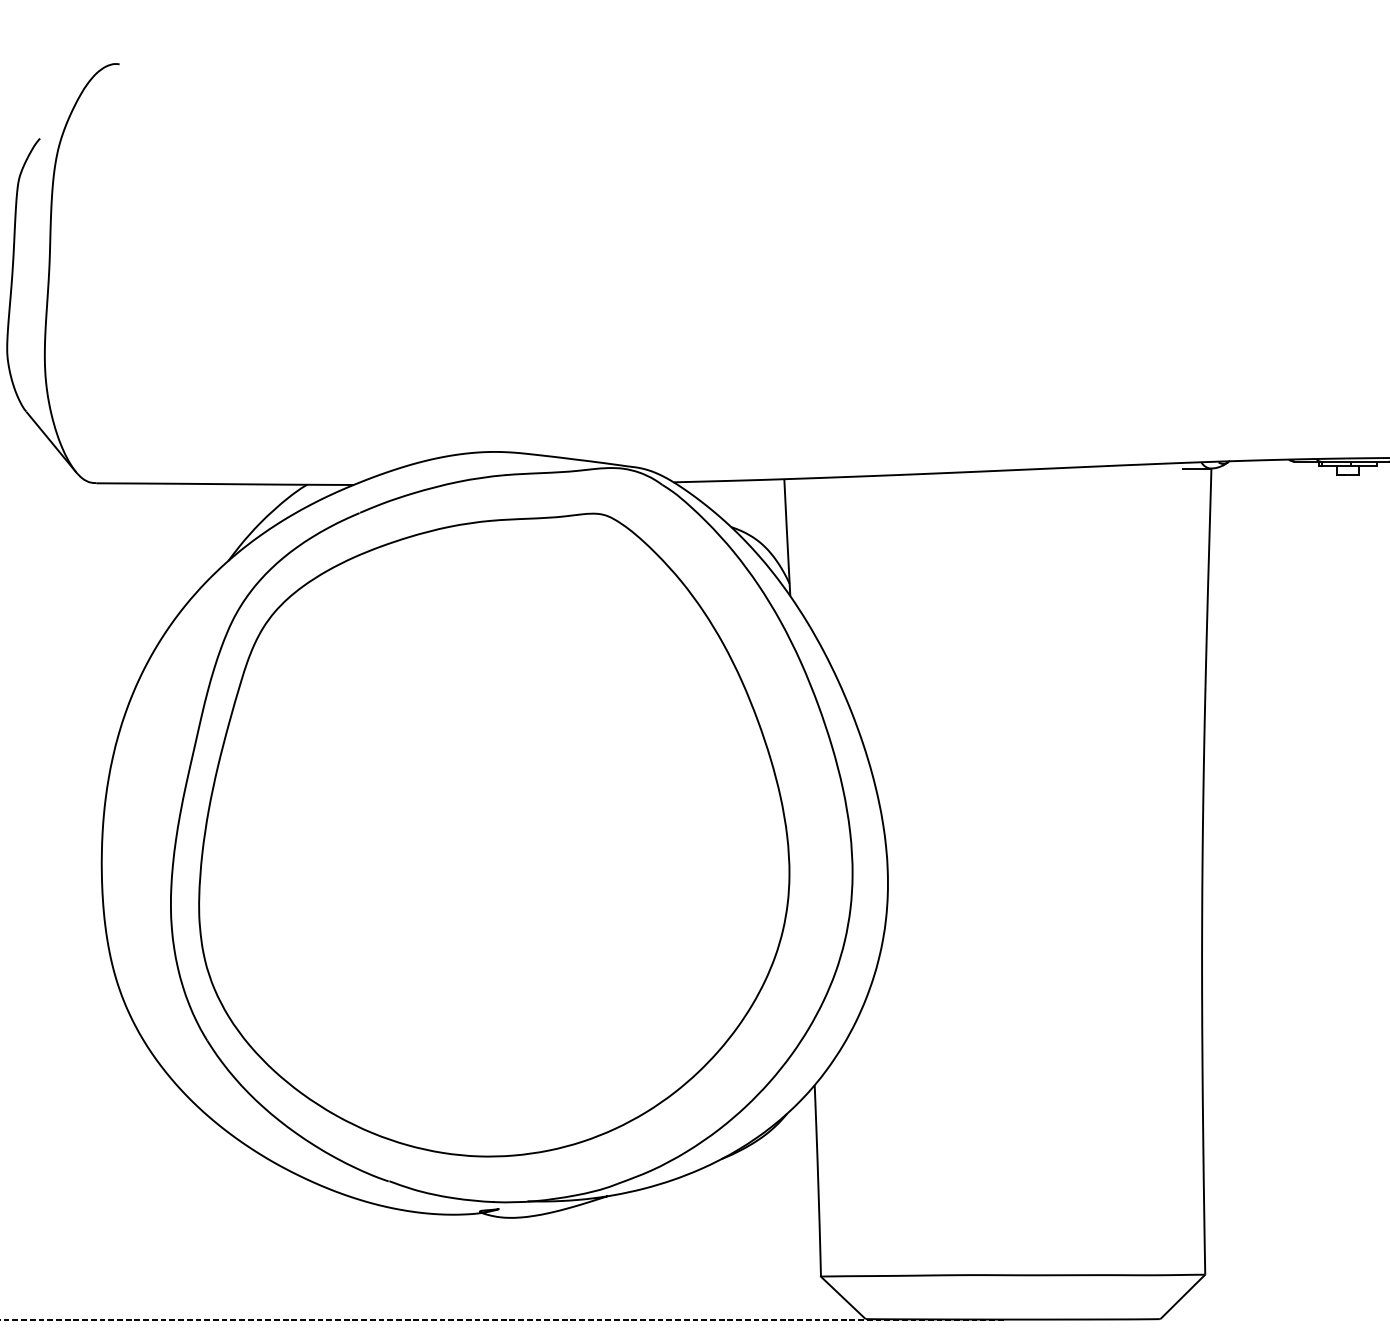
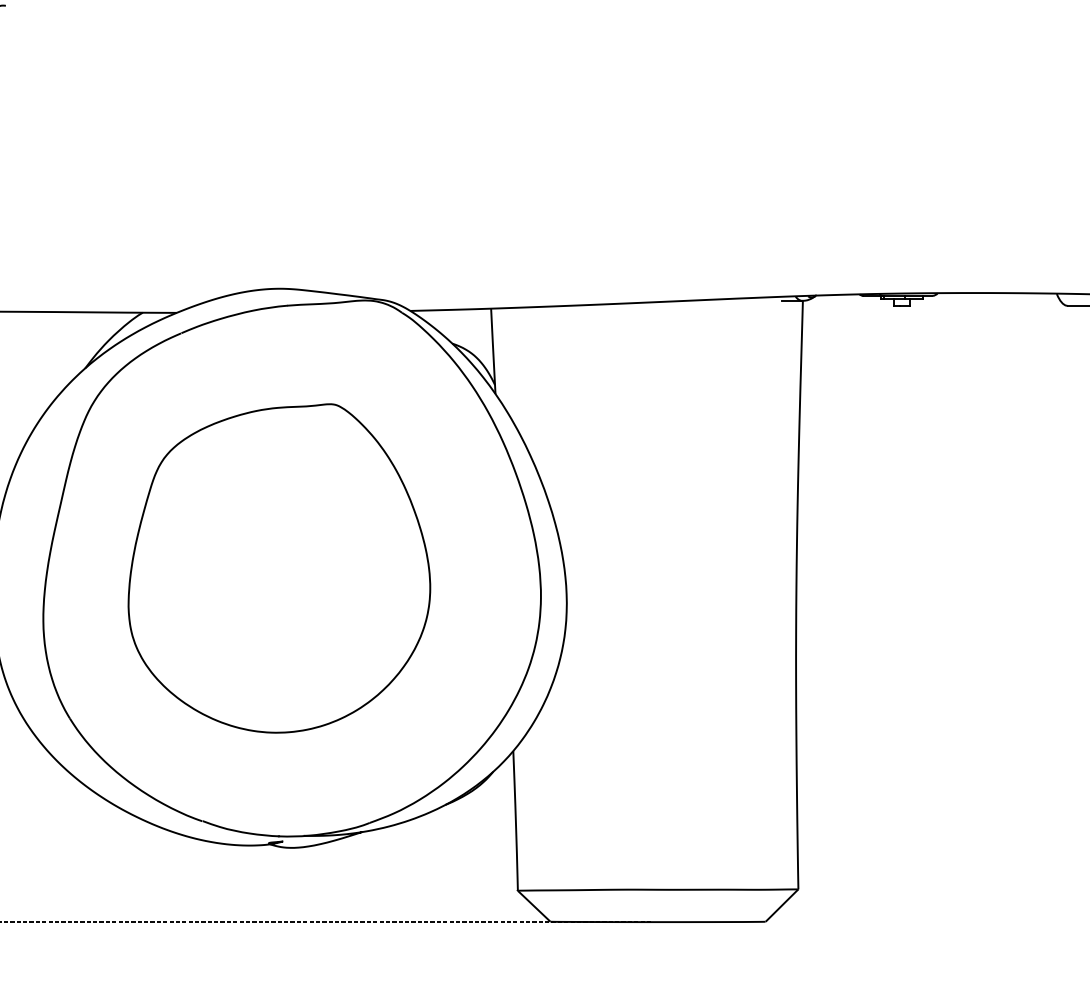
part: (494, 835) -> (279, 568), size x0.7

